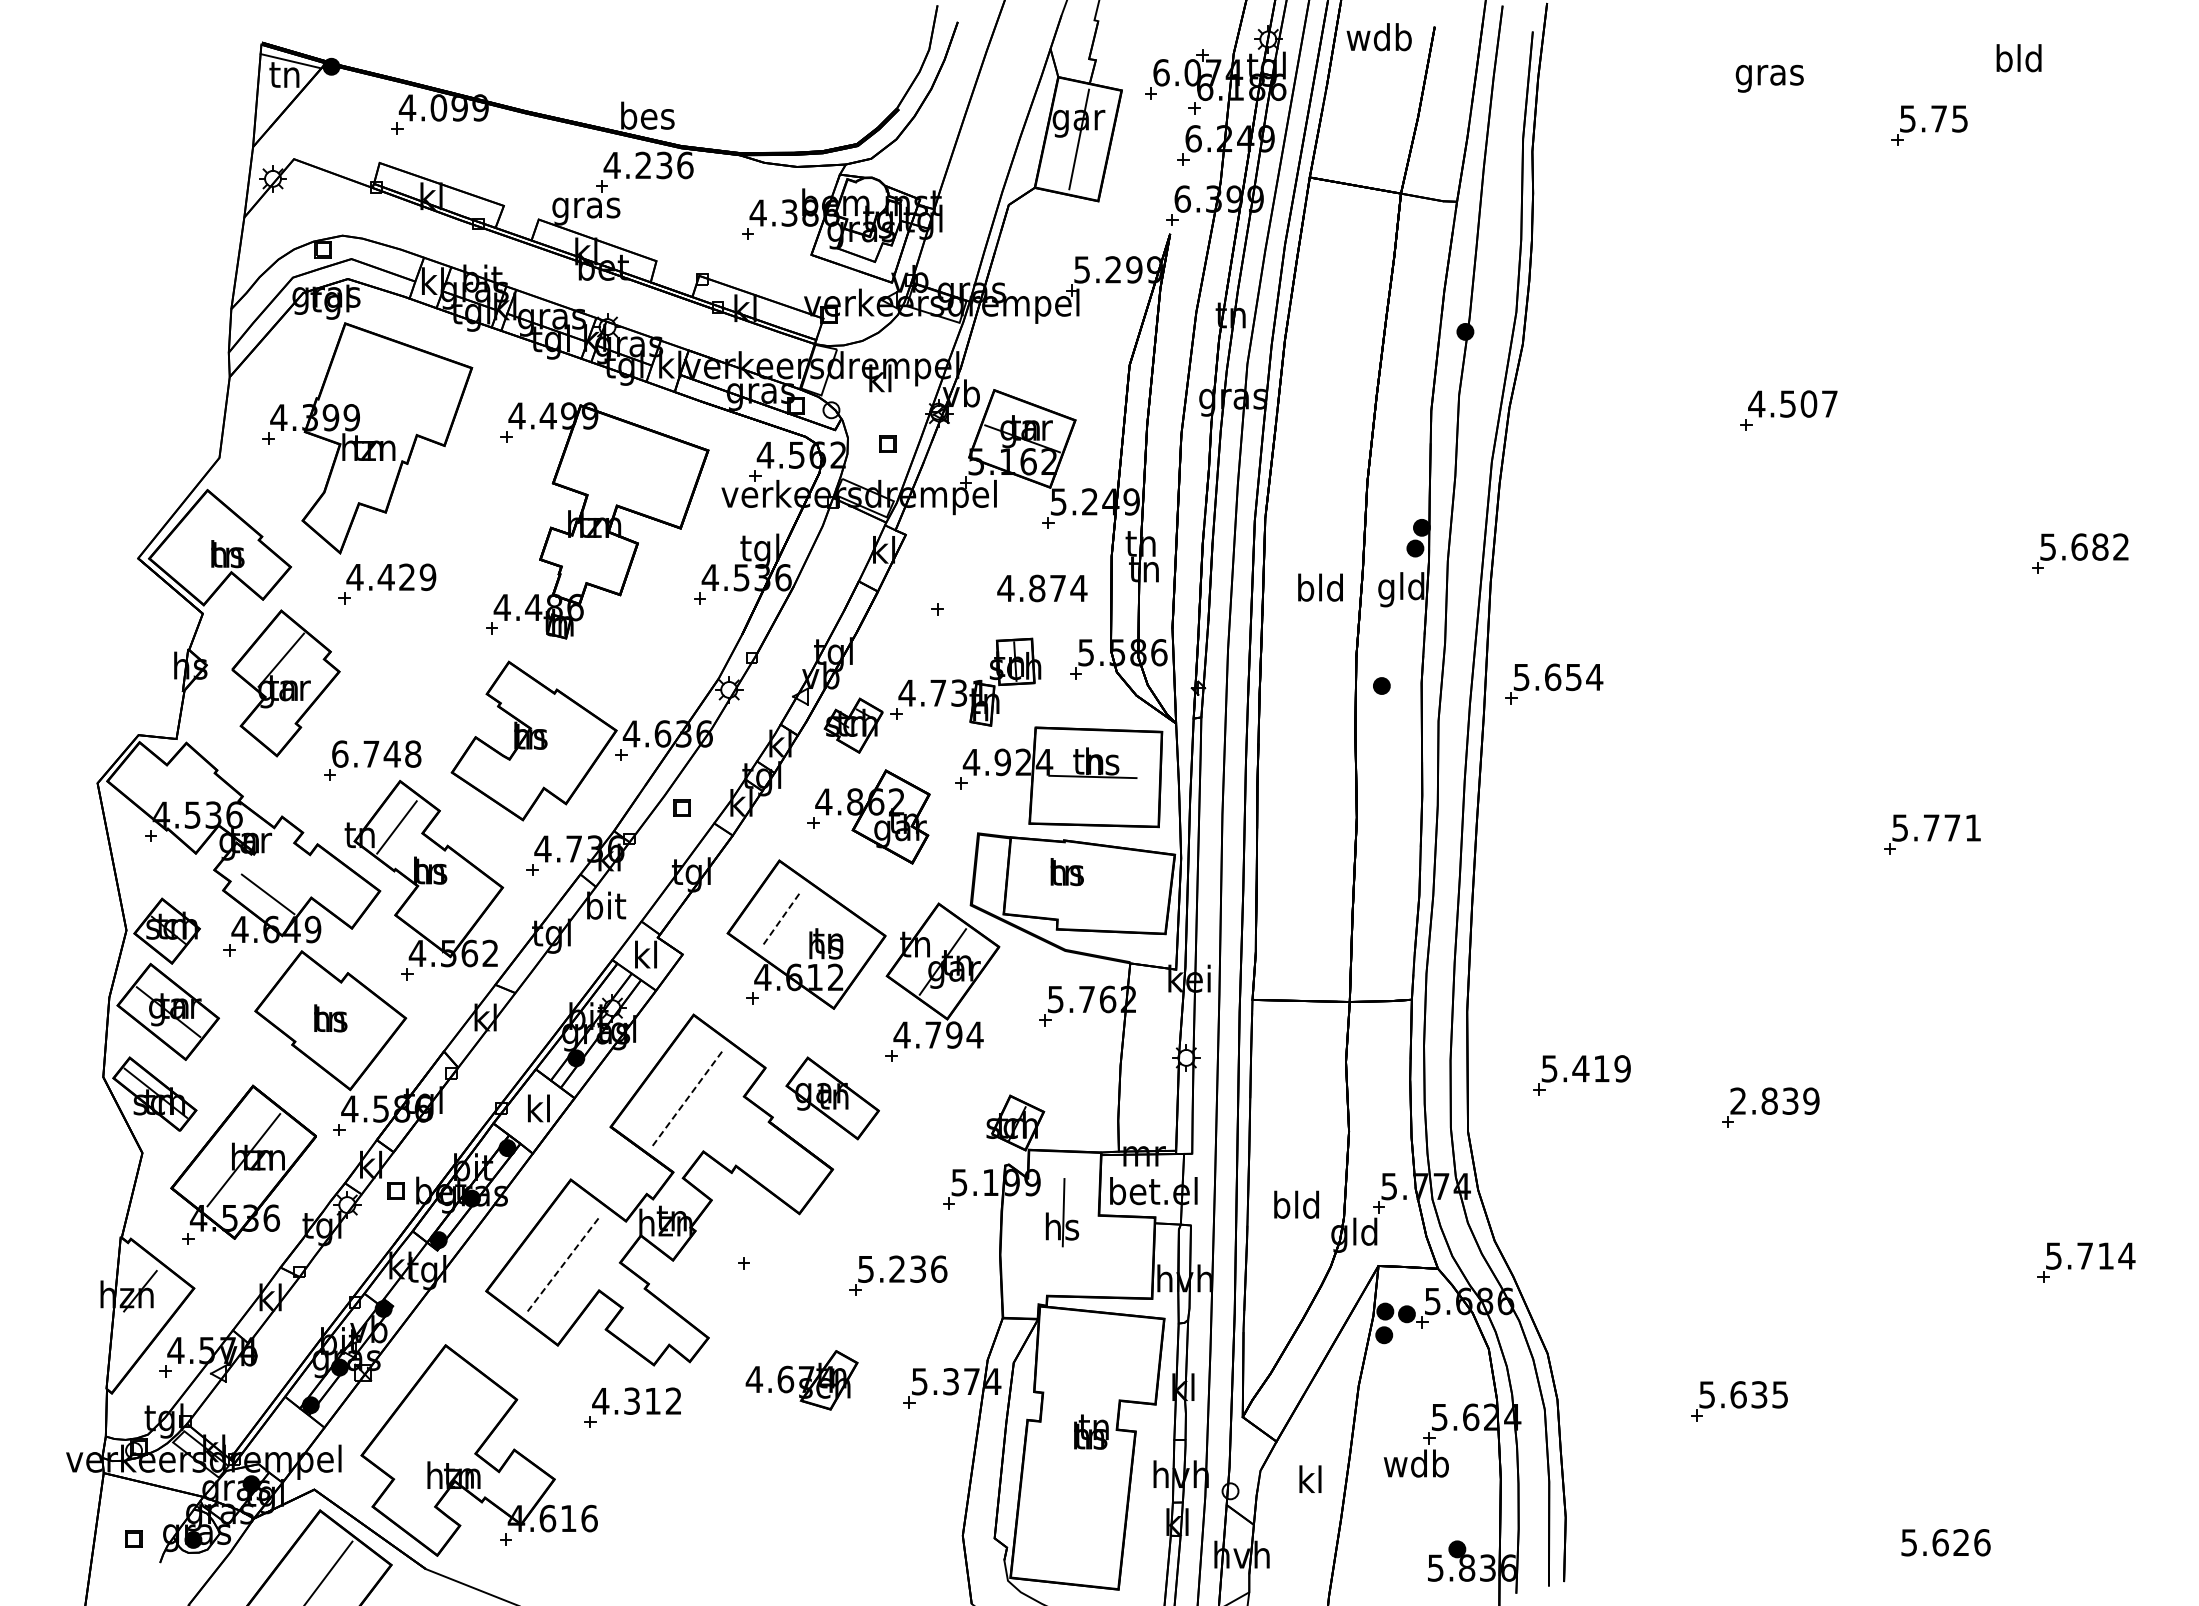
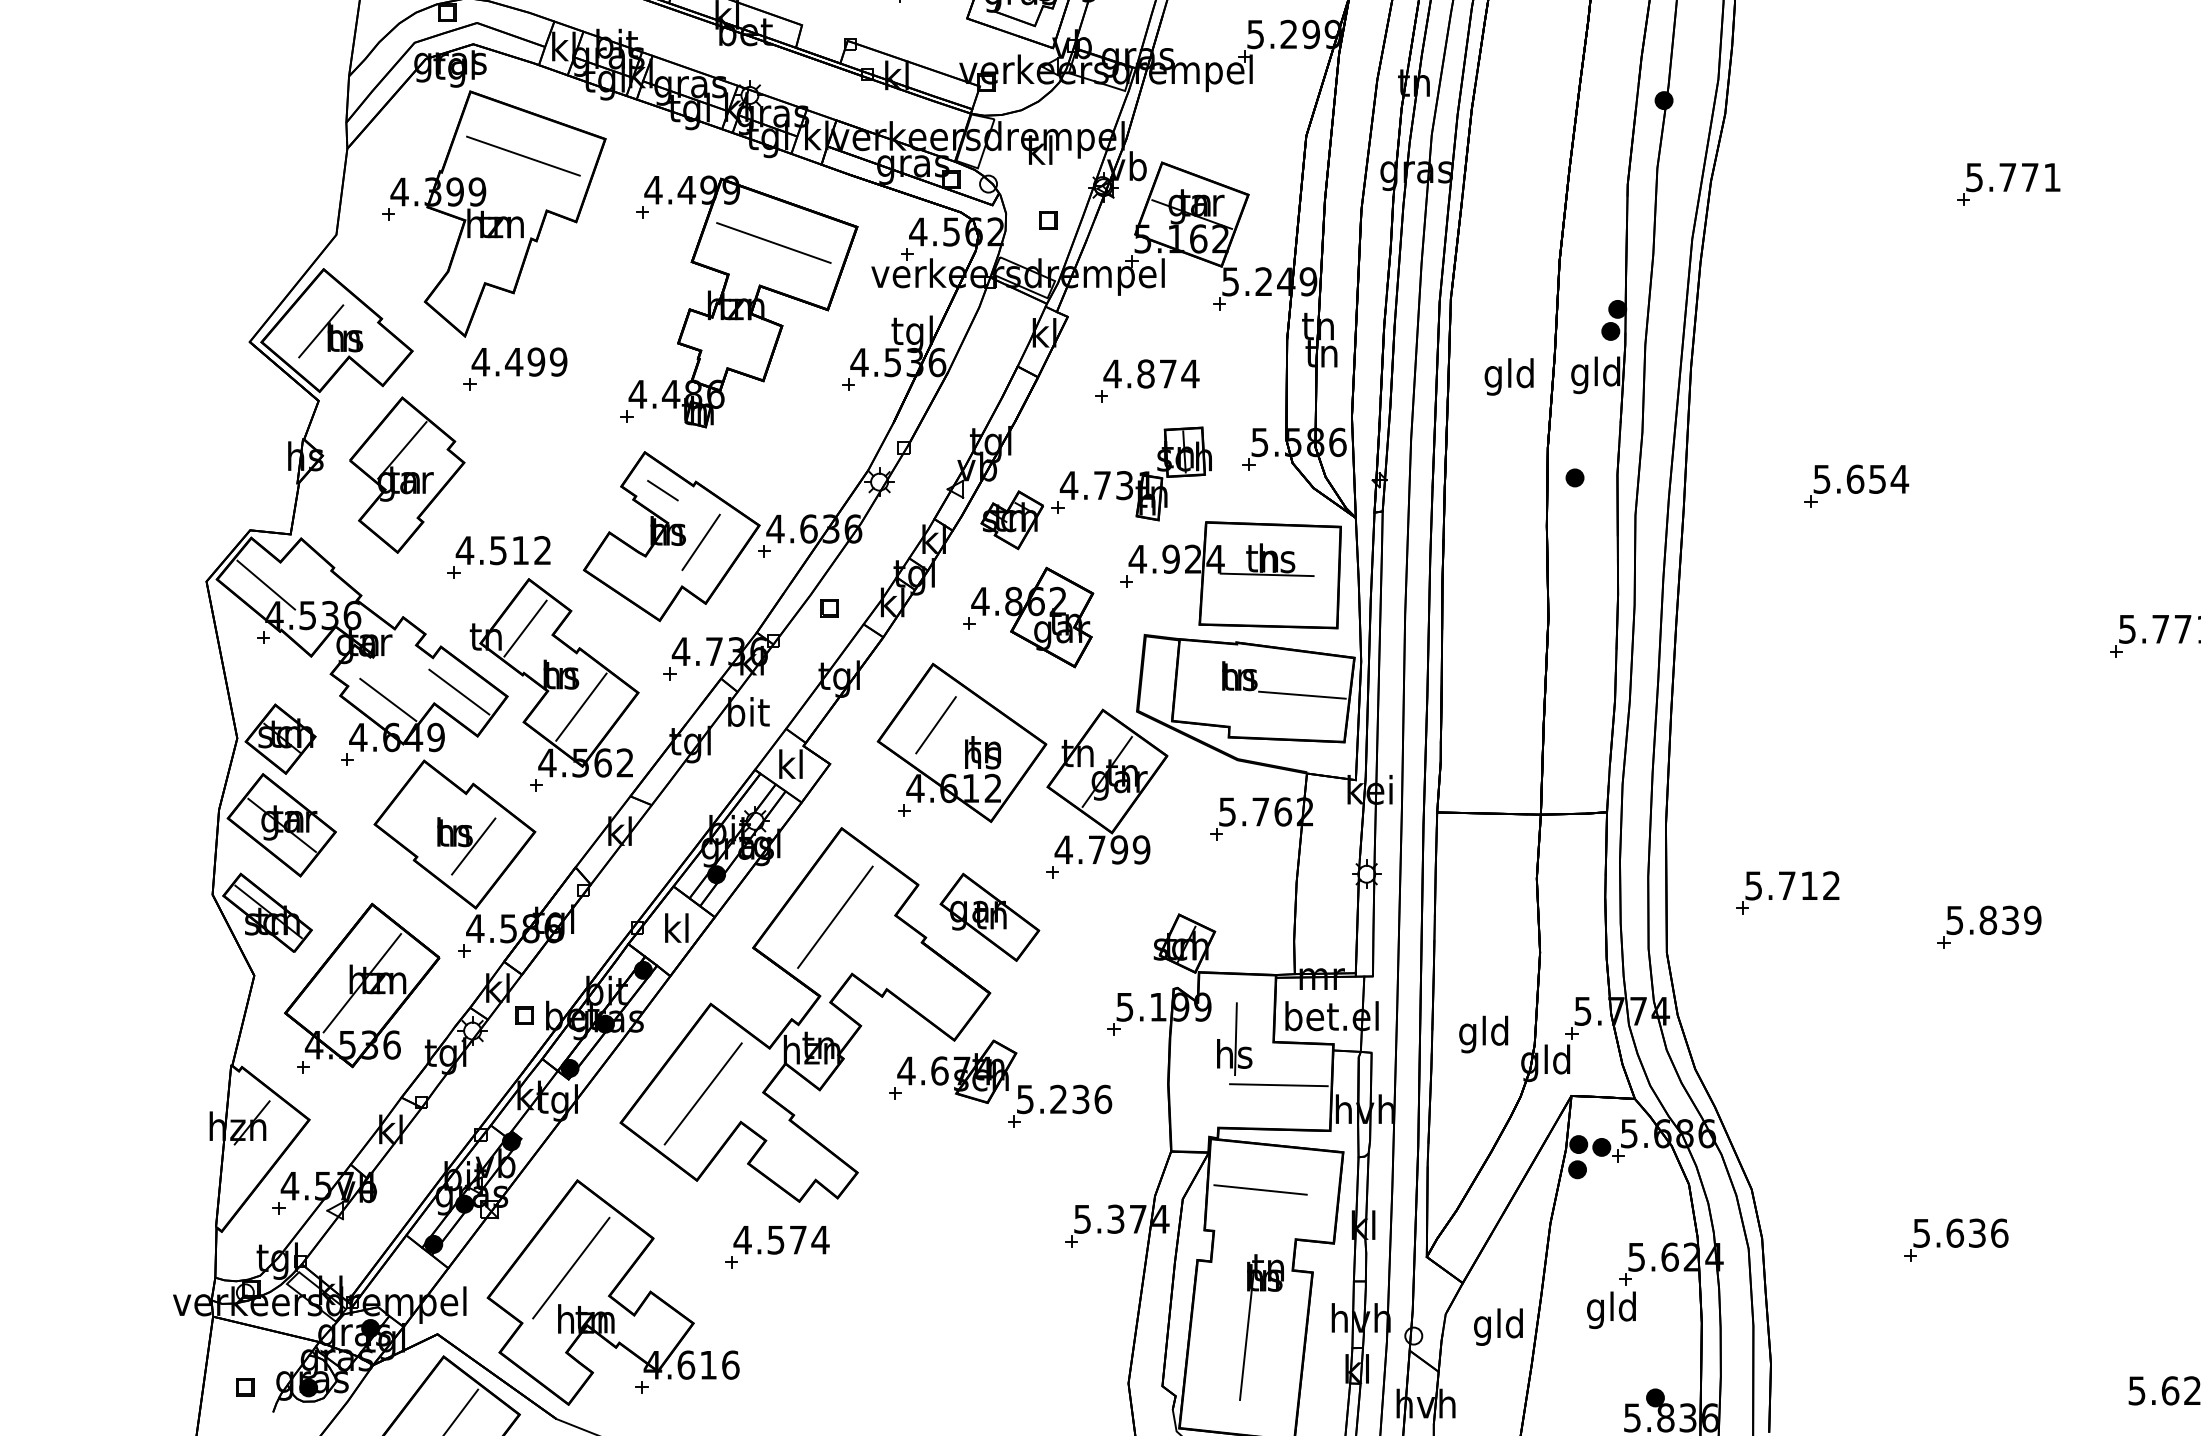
line: (394, 383) -> (522, 155), added
text: (1792, 403) -> (2012, 176), 4.507 -> 5.771
line: (629, 465) -> (773, 242), added
line: (204, 548) -> (320, 331), added
text: (407, 577) -> (536, 362), 4.429 -> 4.499
text: (1042, 588) -> (1151, 374), moved
text: (1305, 590) -> (1493, 376), bld -> gld
part: (1554, 683) -> (1857, 485), moved
line: (525, 697) -> (662, 490), added
line: (561, 746) -> (700, 542), added
text: (376, 753) -> (503, 549), 6.748 -> 4.512
line: (153, 786) -> (266, 585), added
line: (334, 887) -> (458, 692), added
line: (1125, 889) -> (1301, 694), added
line: (449, 900) -> (581, 706), added
line: (782, 917) -> (936, 724), dashed -> solid
line: (348, 1031) -> (473, 846), added
text: (974, 1034) -> (1140, 849), 4.794 -> 4.799
text: (1601, 1068) -> (1809, 885), 5.419 -> 5.712
line: (688, 1097) -> (836, 916), dashed -> solid
text: (1737, 1100) -> (1954, 919), 2.839 -> 5.839
text: (1281, 1207) -> (1468, 1033), bld -> gld
line: (1103, 1255) -> (1278, 1084), added
line: (563, 1264) -> (702, 1094), dashed -> solid
line: (1086, 1353) -> (1260, 1189), added
part: (801, 1380) -> (956, 1072), moved
text: (1780, 1394) -> (1999, 1232), 5.635 -> 5.636
text: (653, 1400) -> (798, 1239), 4.312 -> 4.574
line: (439, 1427) -> (570, 1268), added
text: (1415, 1466) -> (1610, 1309), wdb -> gld
text: (1309, 1482) -> (1497, 1326), kl -> gld
line: (1073, 1490) -> (1246, 1335), added

